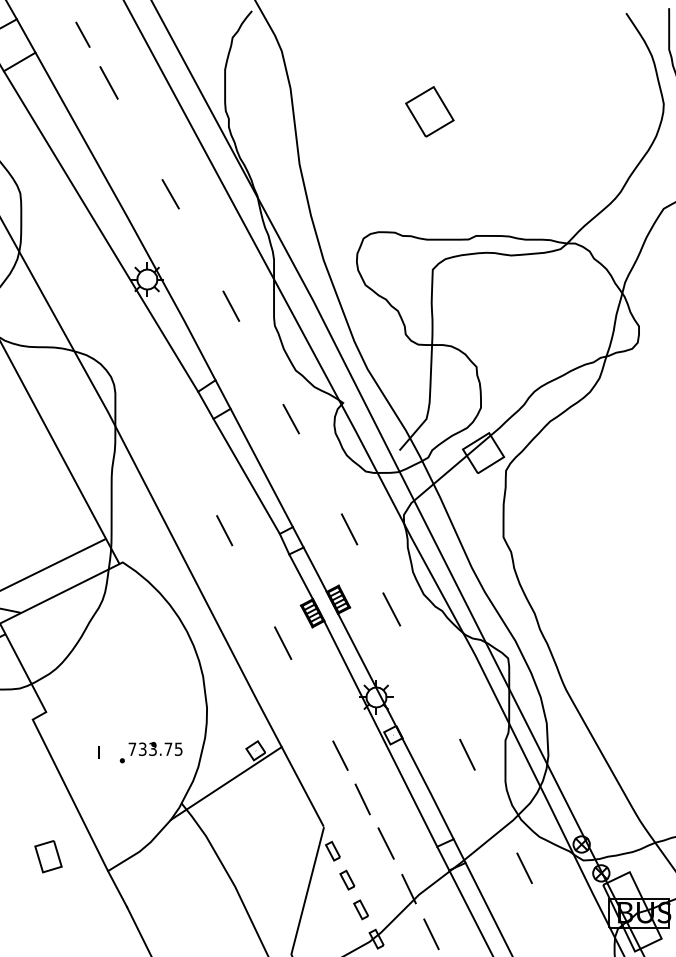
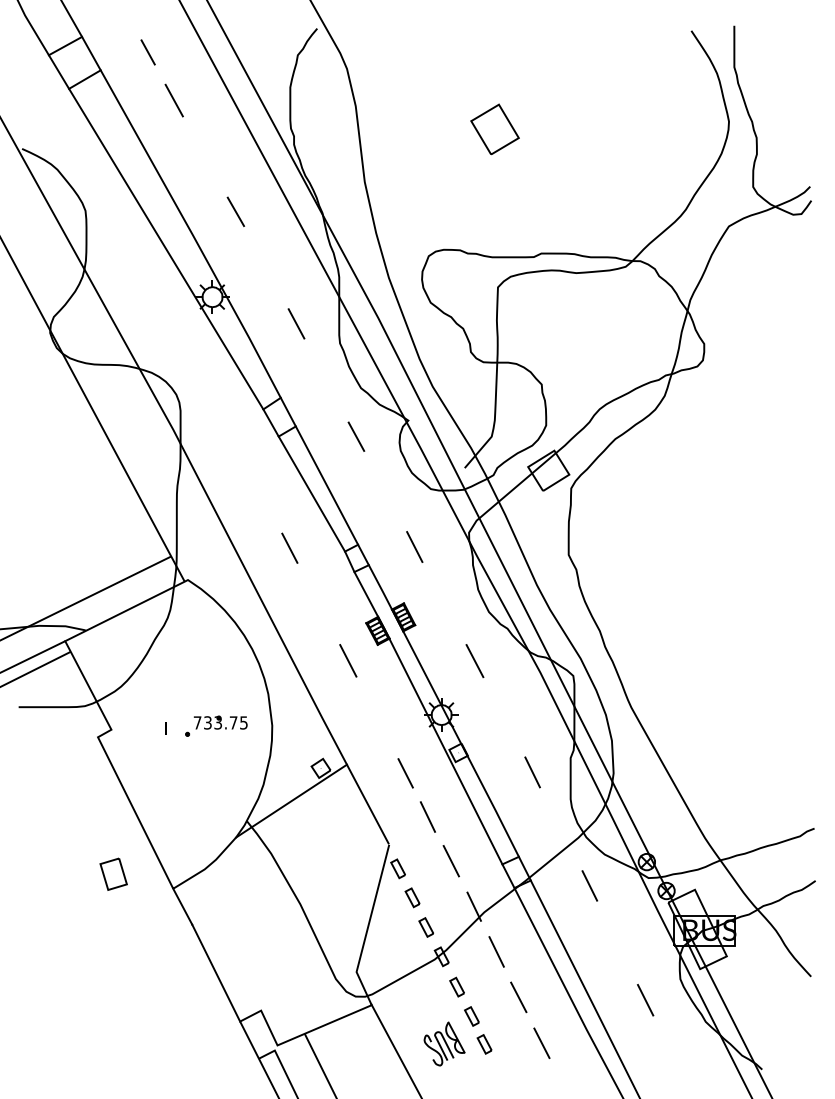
line: (391, 609) -> (474, 661), moved
part: (151, 751) -> (216, 725), moved
text: (98, 752) -> (165, 728), moved

